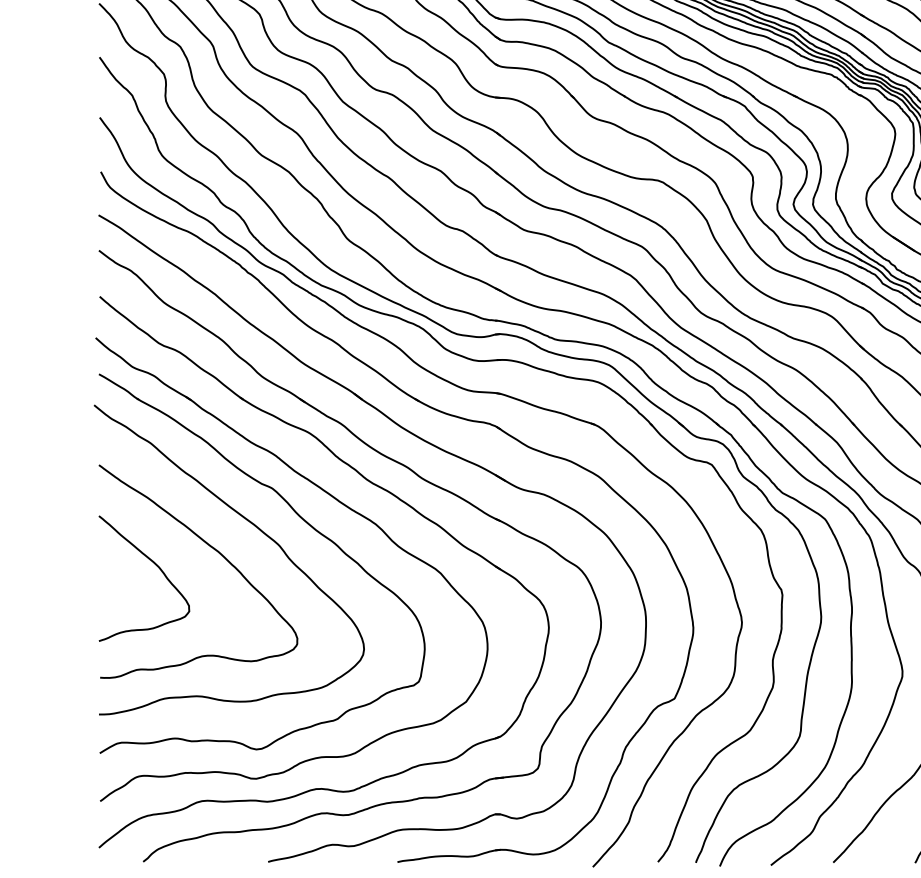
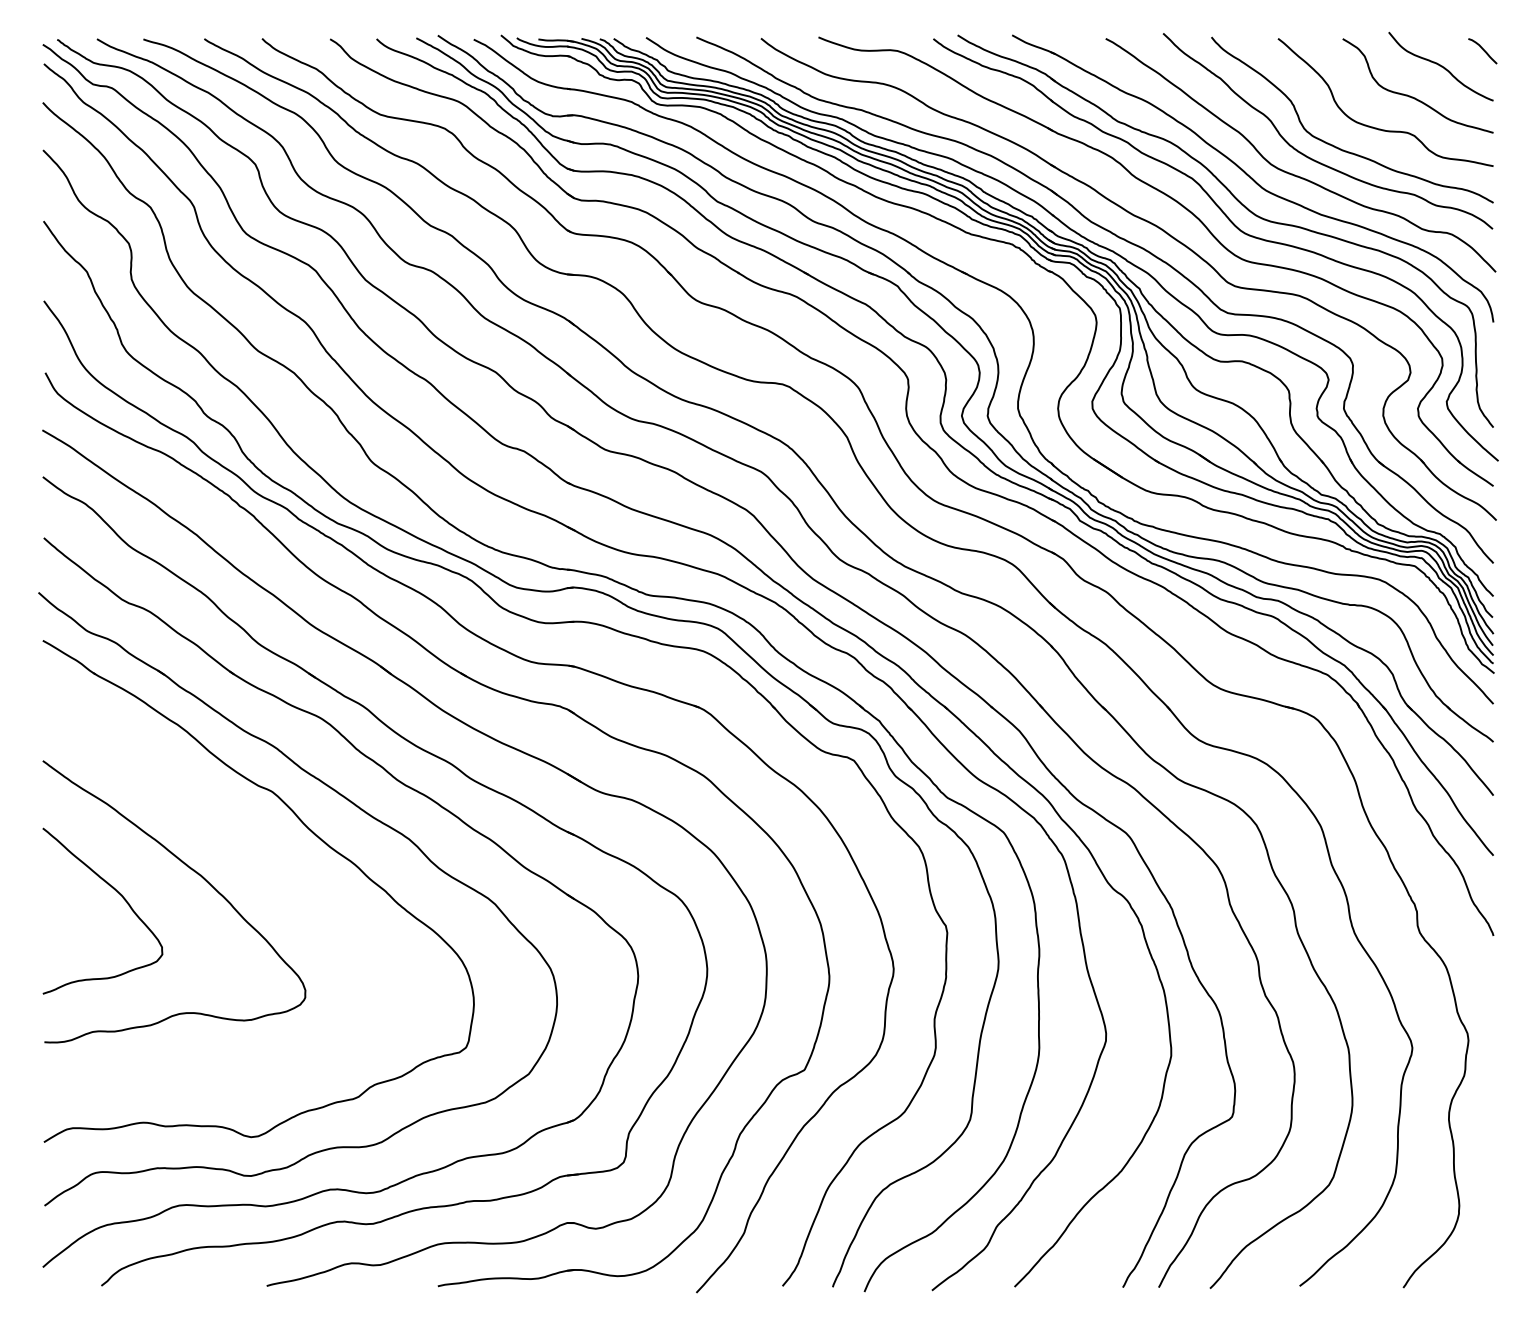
curve: (255, 526) -> (249, 842), removed

